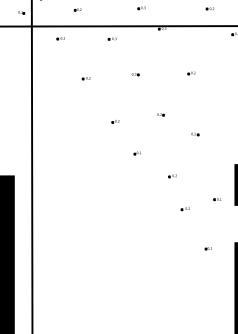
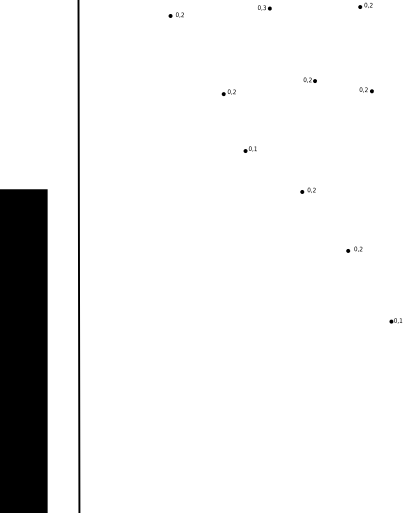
part: (195, 134) -> (366, 90), moved
part: (136, 153) -> (248, 149), moved
part: (172, 176) -> (307, 191), moved

